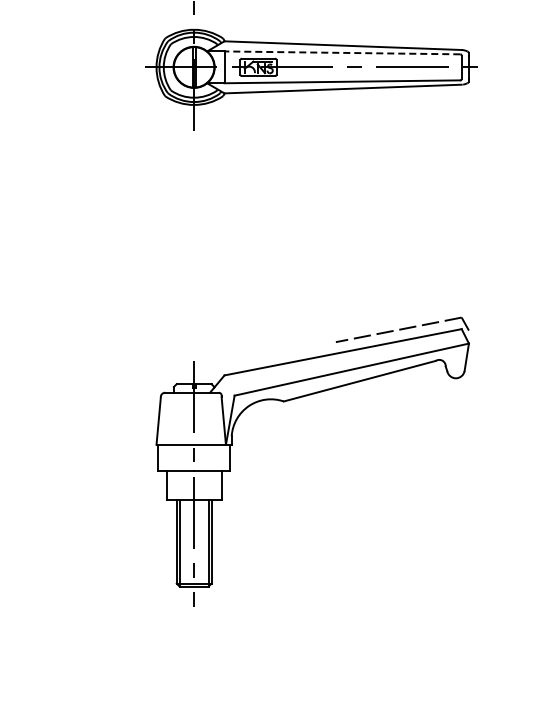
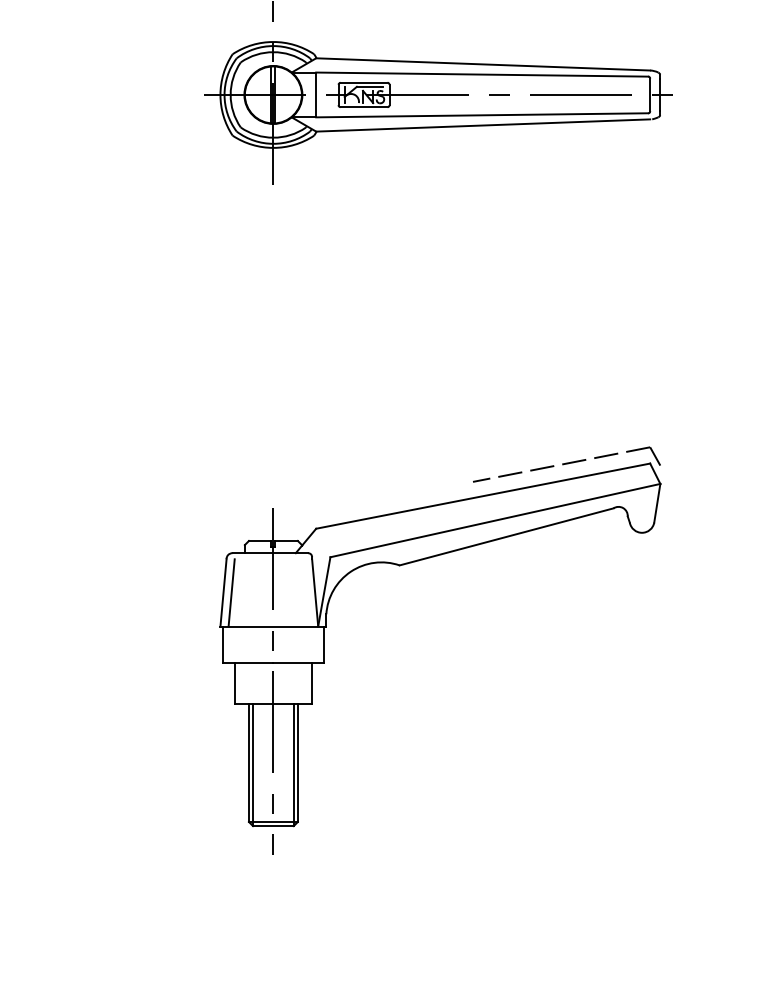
line: (342, 52) -> (482, 74), dashed -> solid
line: (164, 420) -> (231, 592), added

